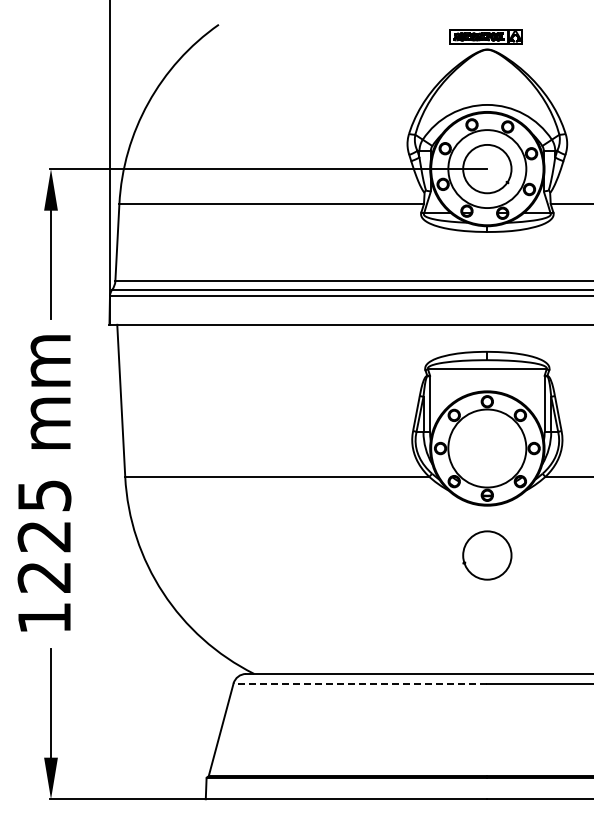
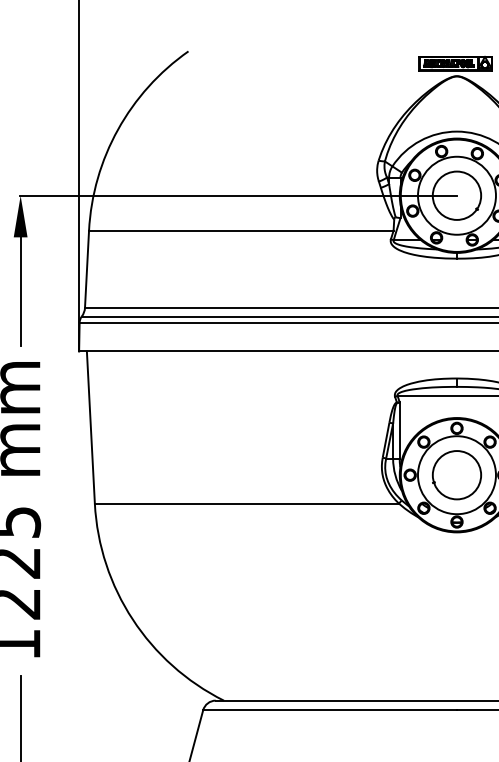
circle: (487, 555) -> (457, 475), moved
line: (360, 683) -> (330, 710), dashed -> solid

